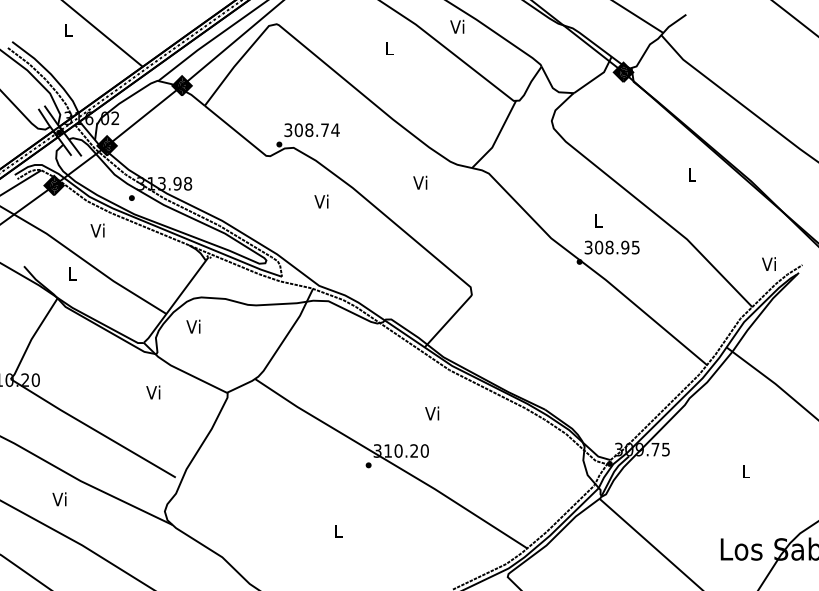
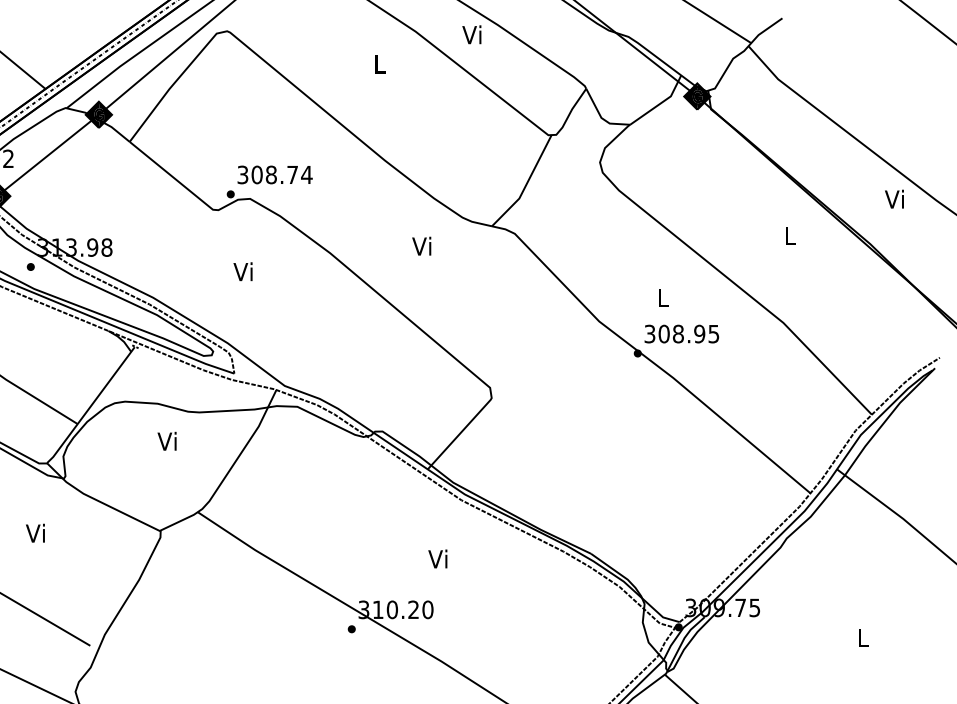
text: (321, 201) -> (243, 271), moved
text: (768, 263) -> (893, 198), moved
text: (193, 326) -> (167, 441), moved
text: (153, 392) -> (35, 533), moved

